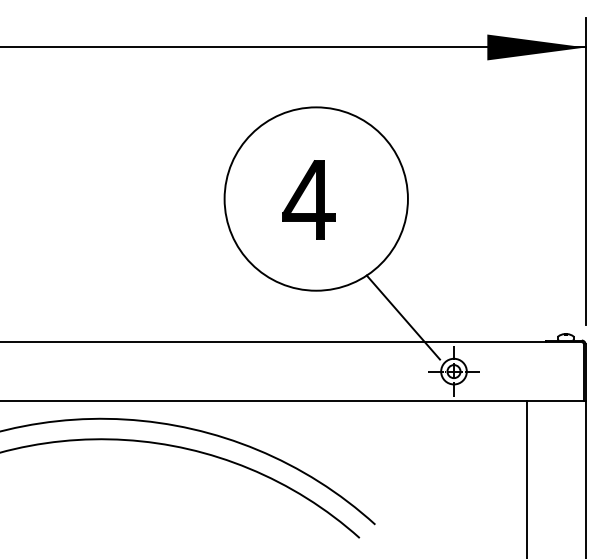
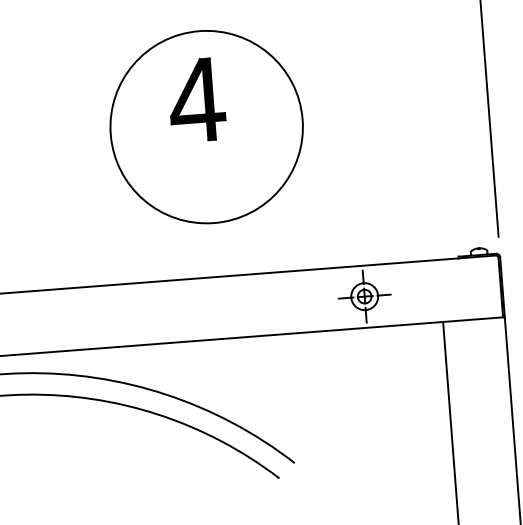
part: (308, 199) -> (196, 99), moved
line: (403, 317) -> (307, 244), removed

